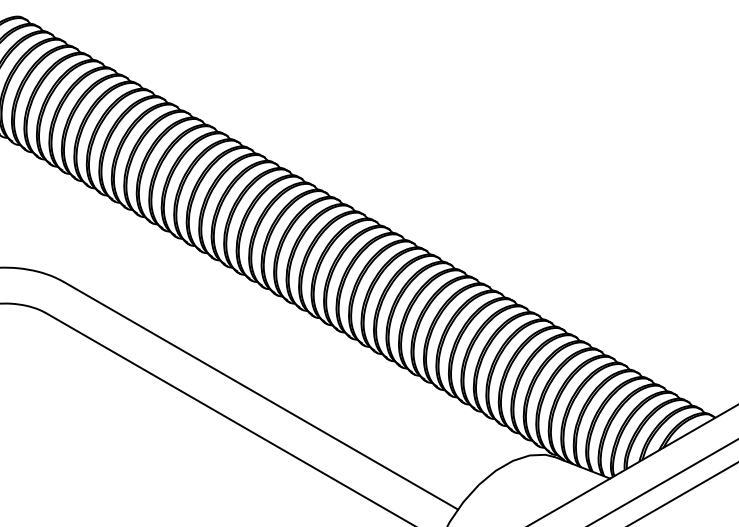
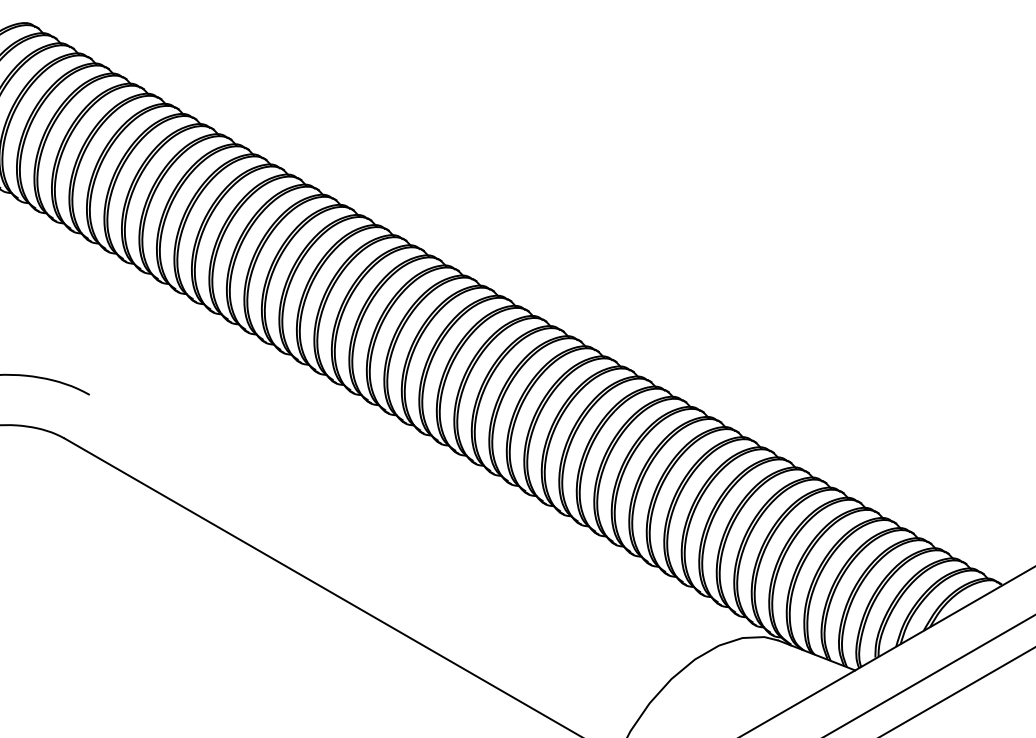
line: (260, 395) -> (365, 553), removed

